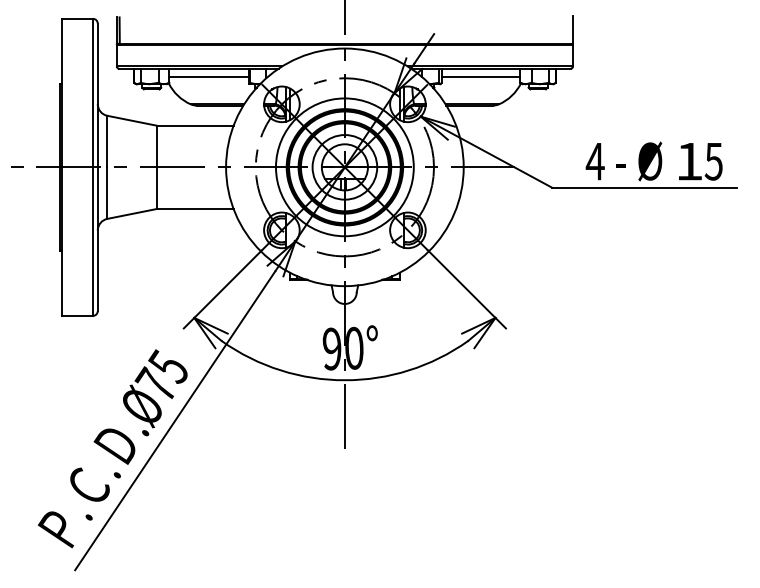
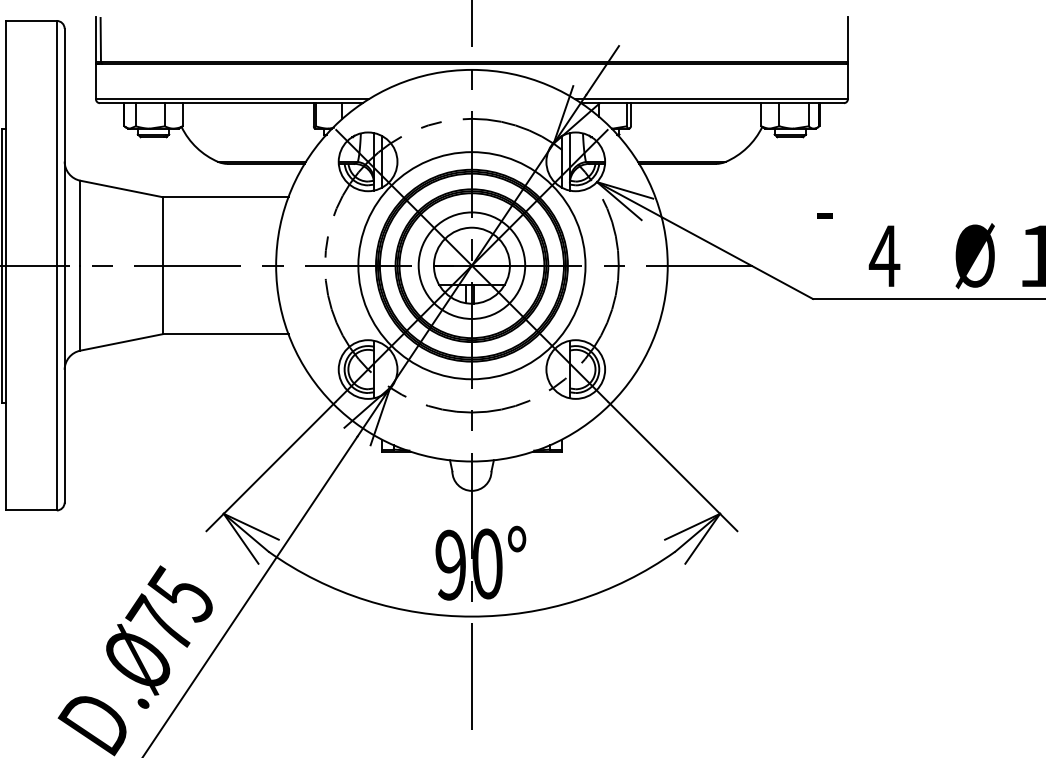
line: (208, 77) -> (247, 117), removed
line: (480, 77) -> (695, 117), removed
text: (620, 165) -> (823, 214), moved

